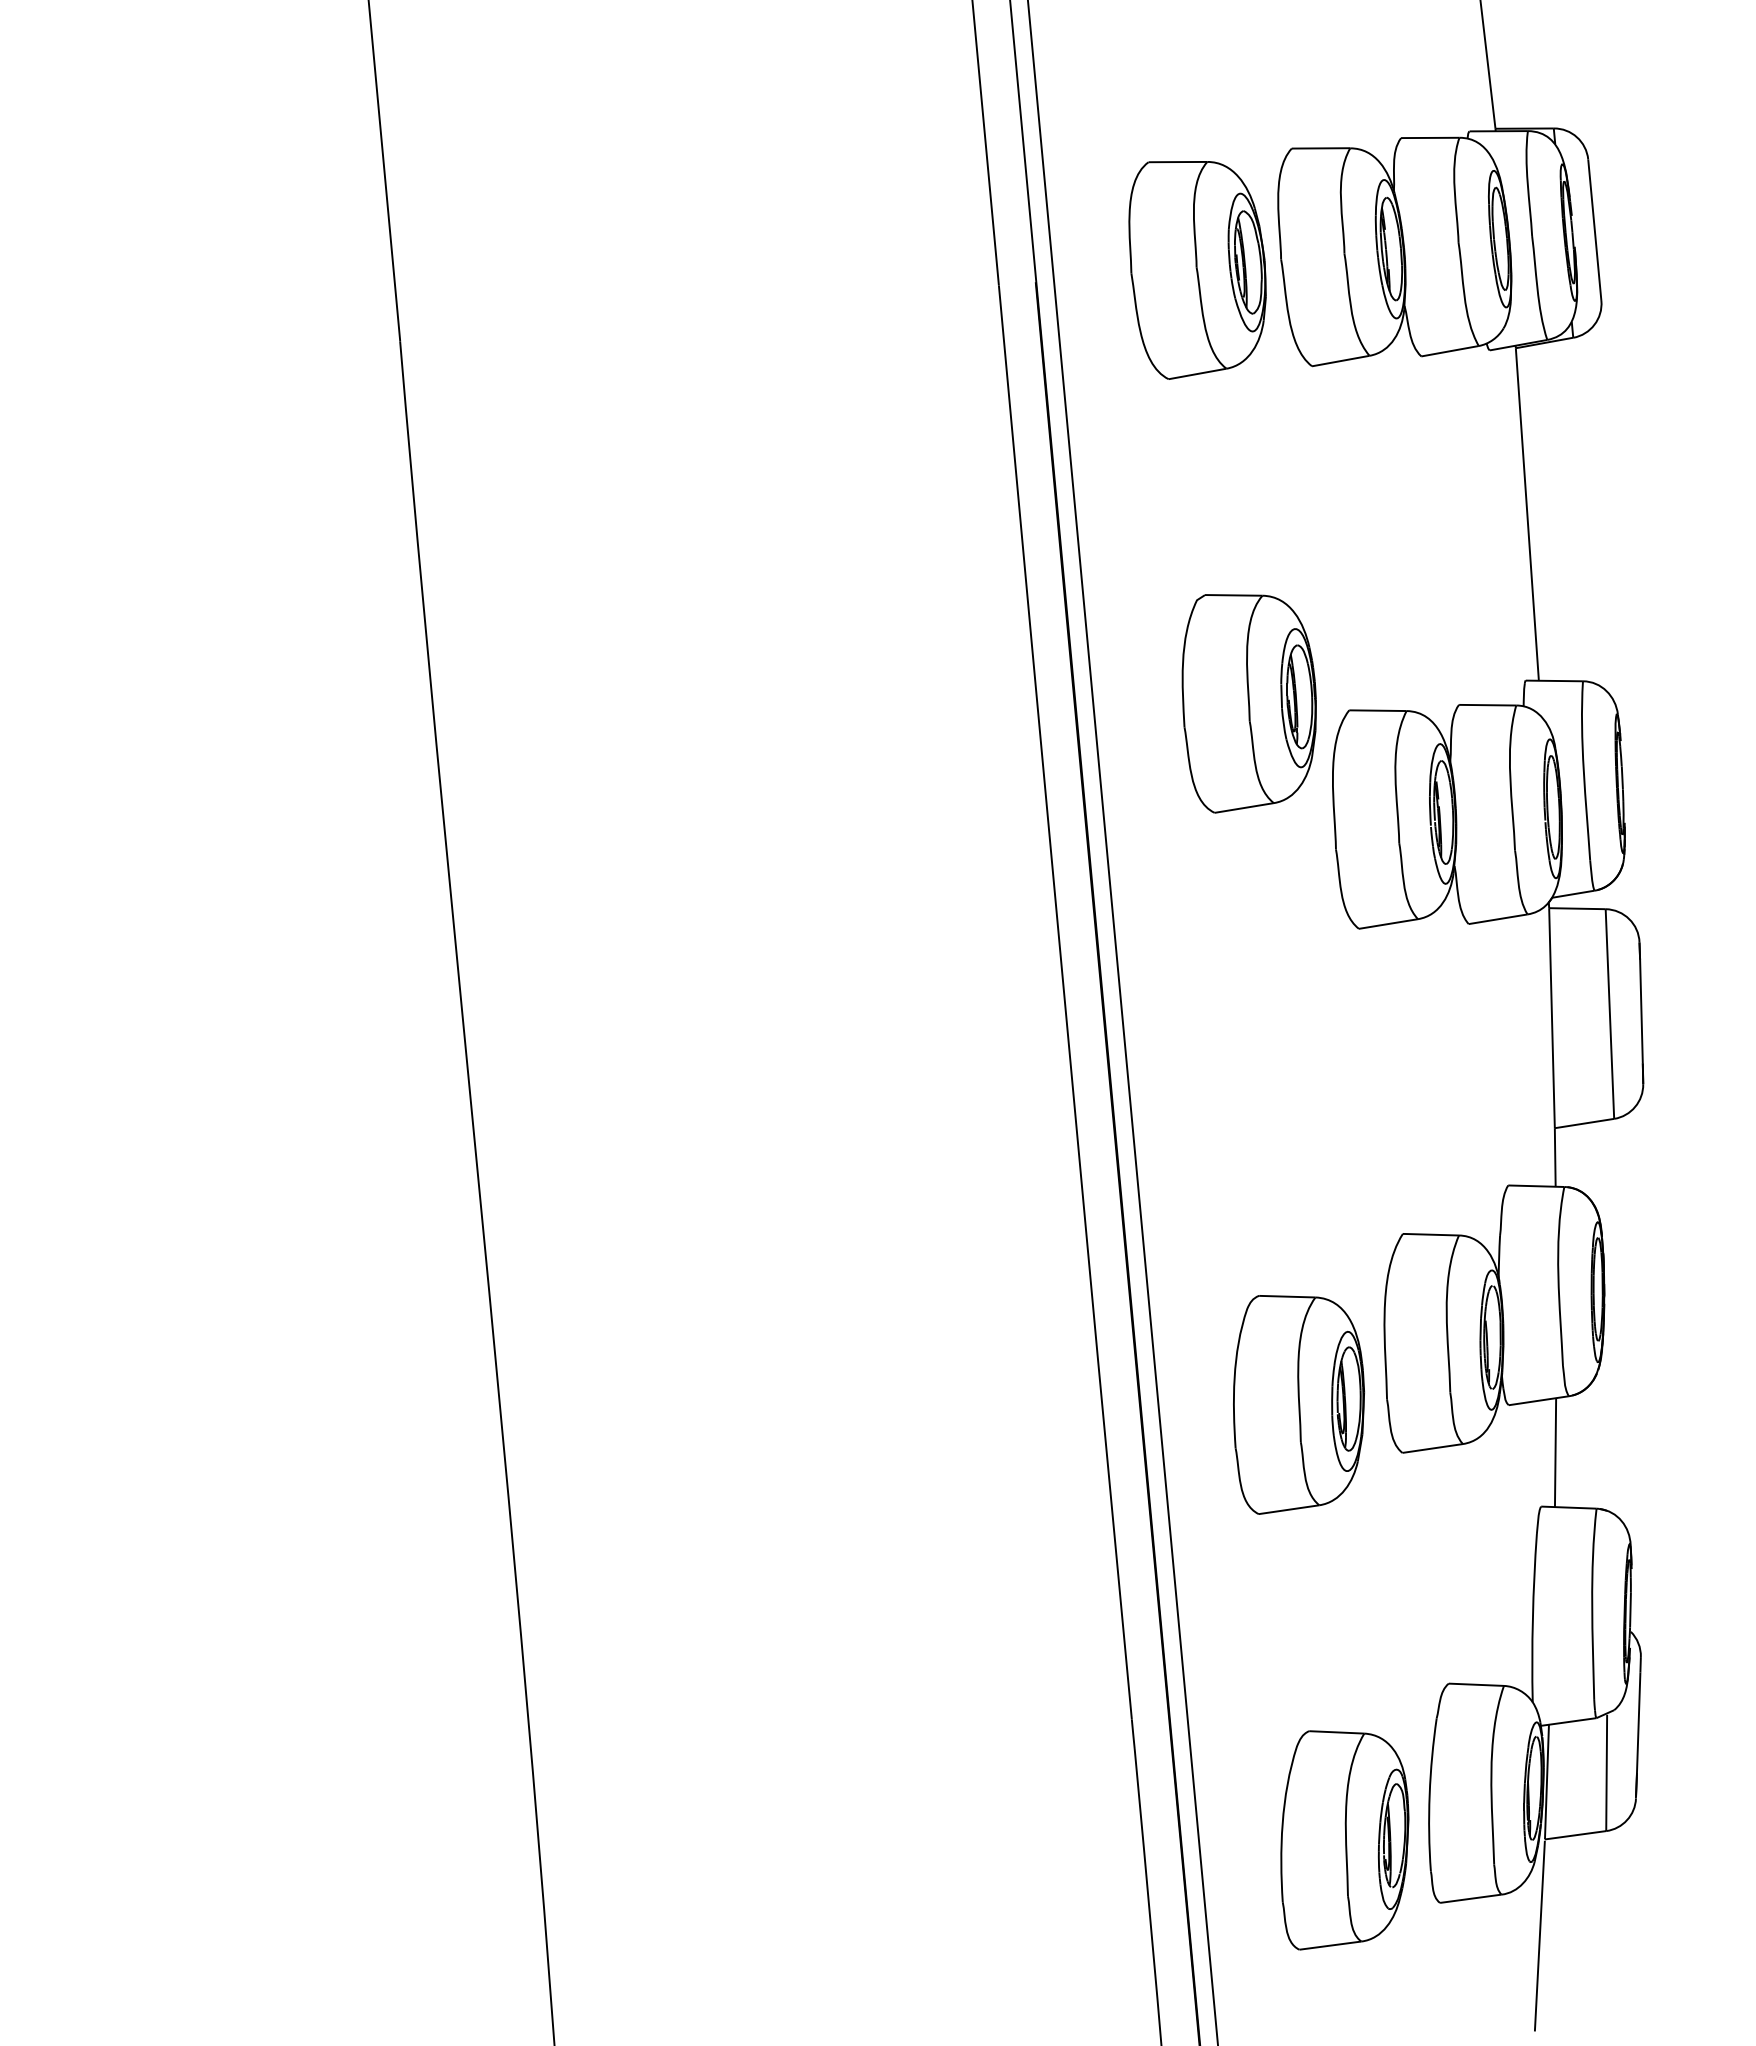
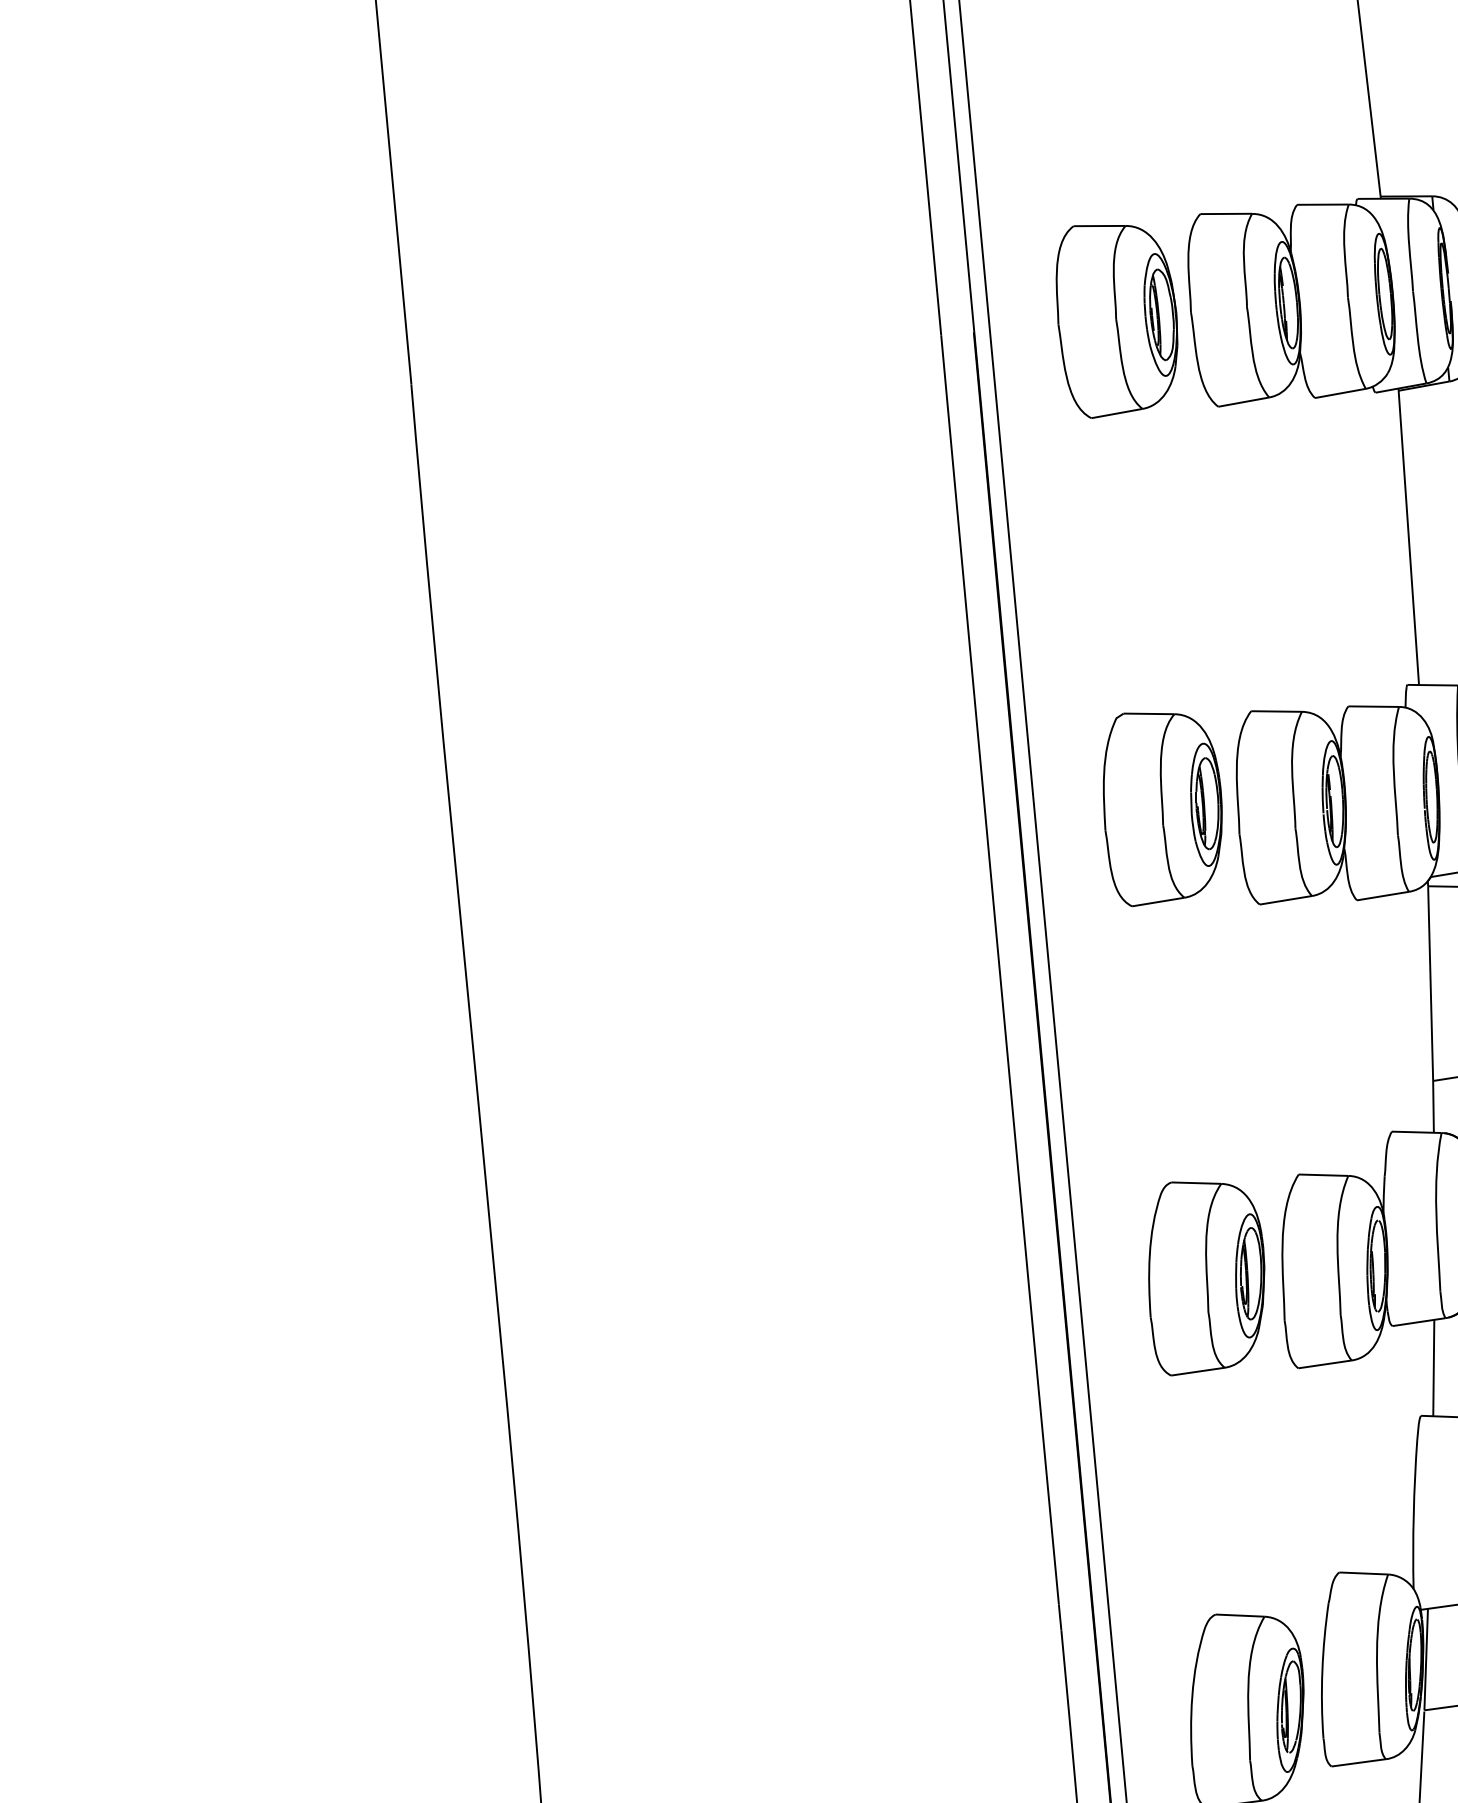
part: (1248, 703) -> (1162, 809), moved
part: (1299, 1404) -> (1207, 1278), moved

